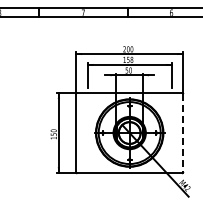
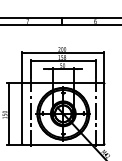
line: (87, 132) -> (30, 113), added
line: (171, 132) -> (95, 113), added
line: (183, 133) -> (104, 114), dashed -> solid

